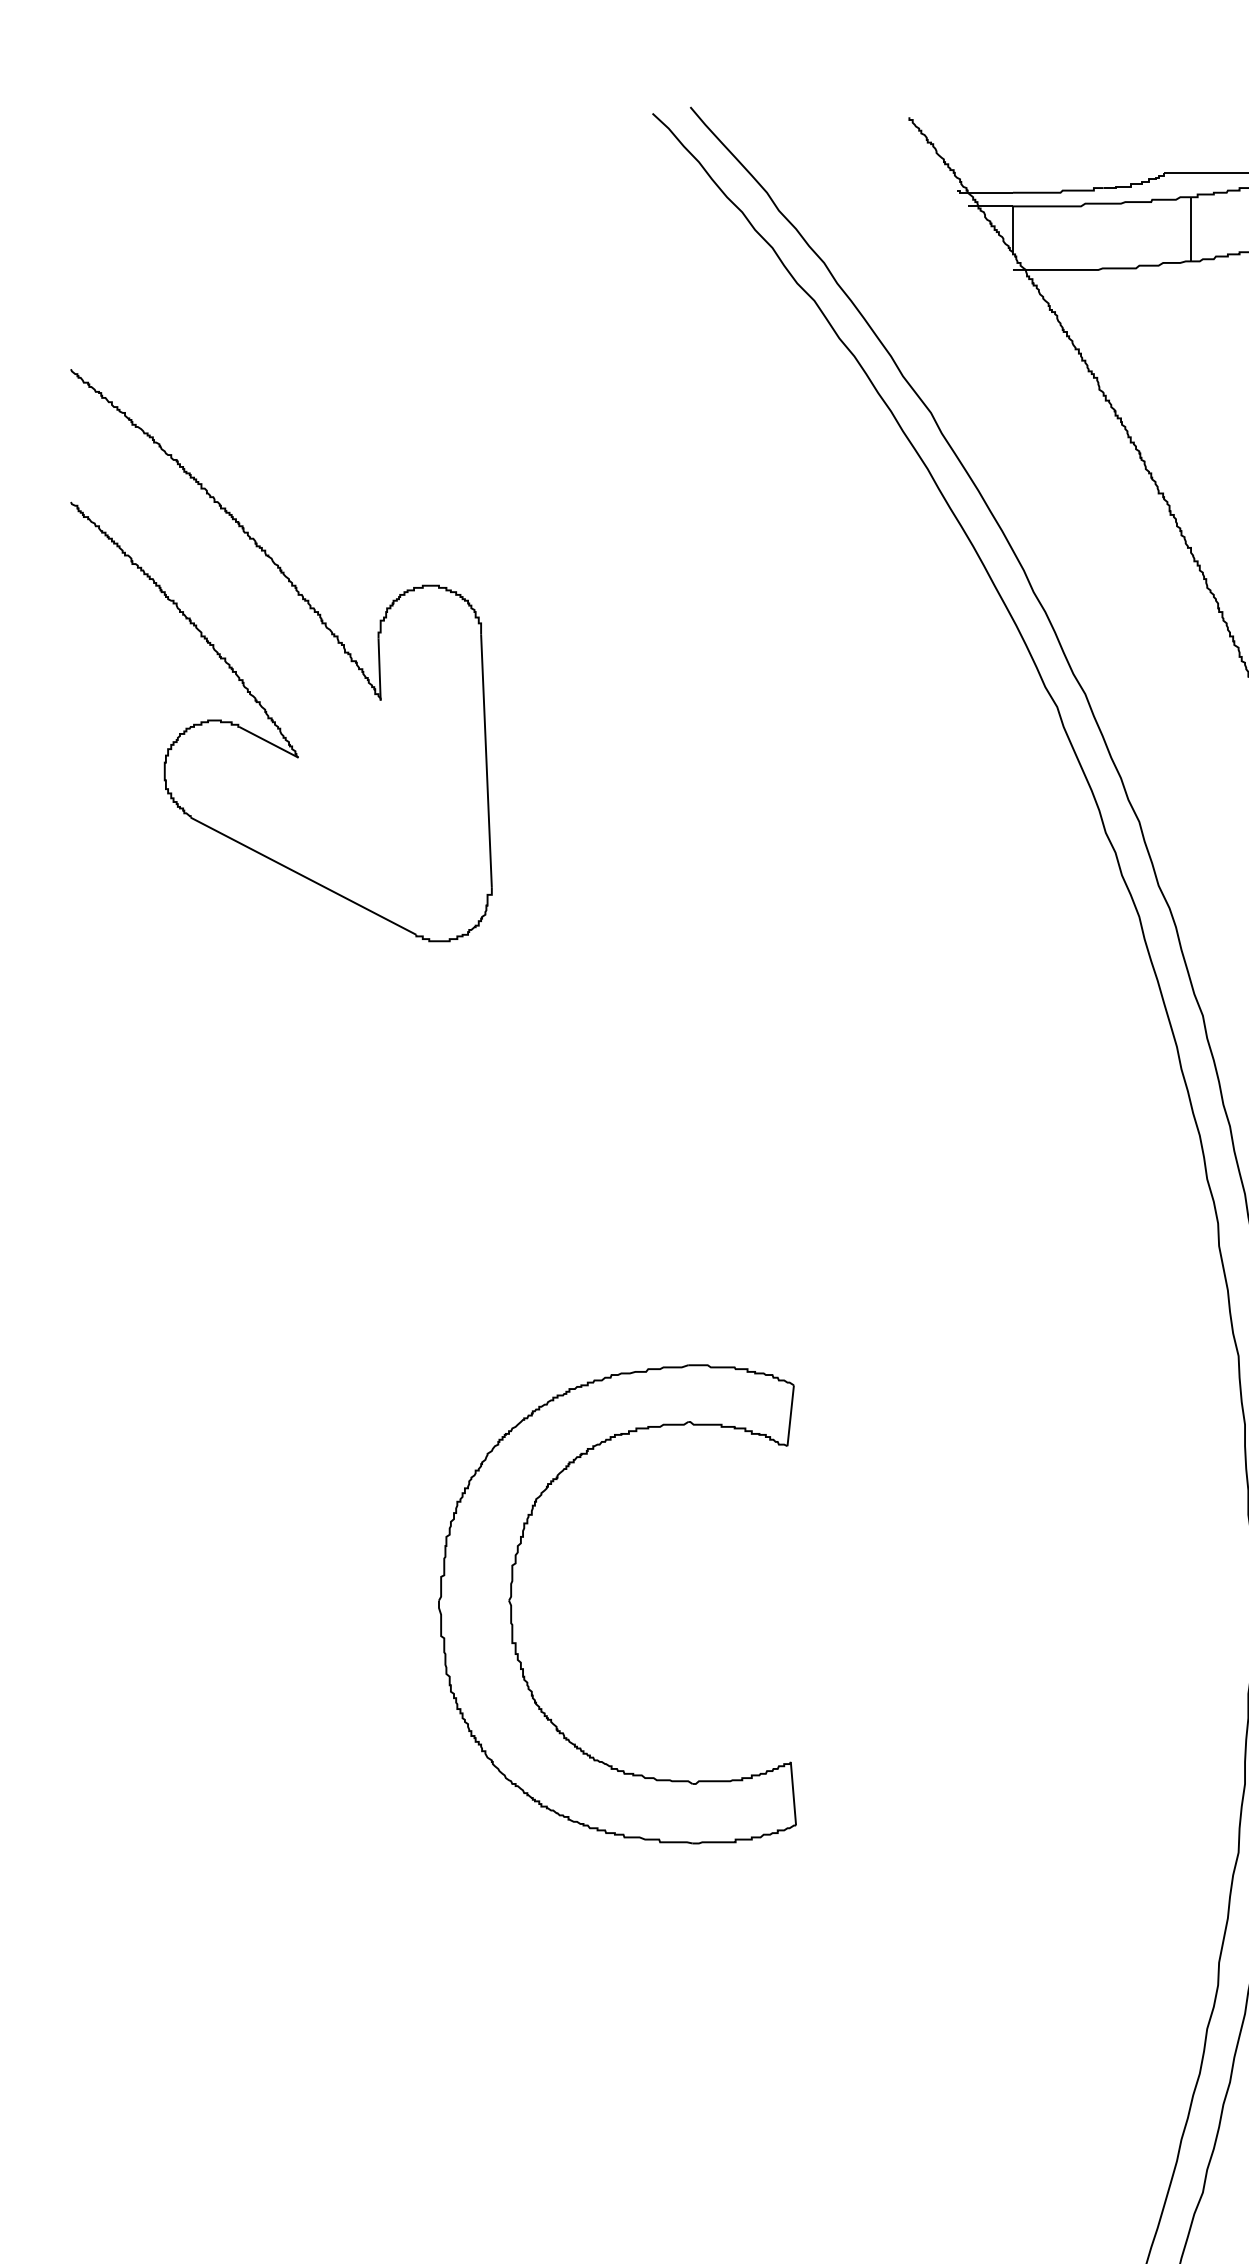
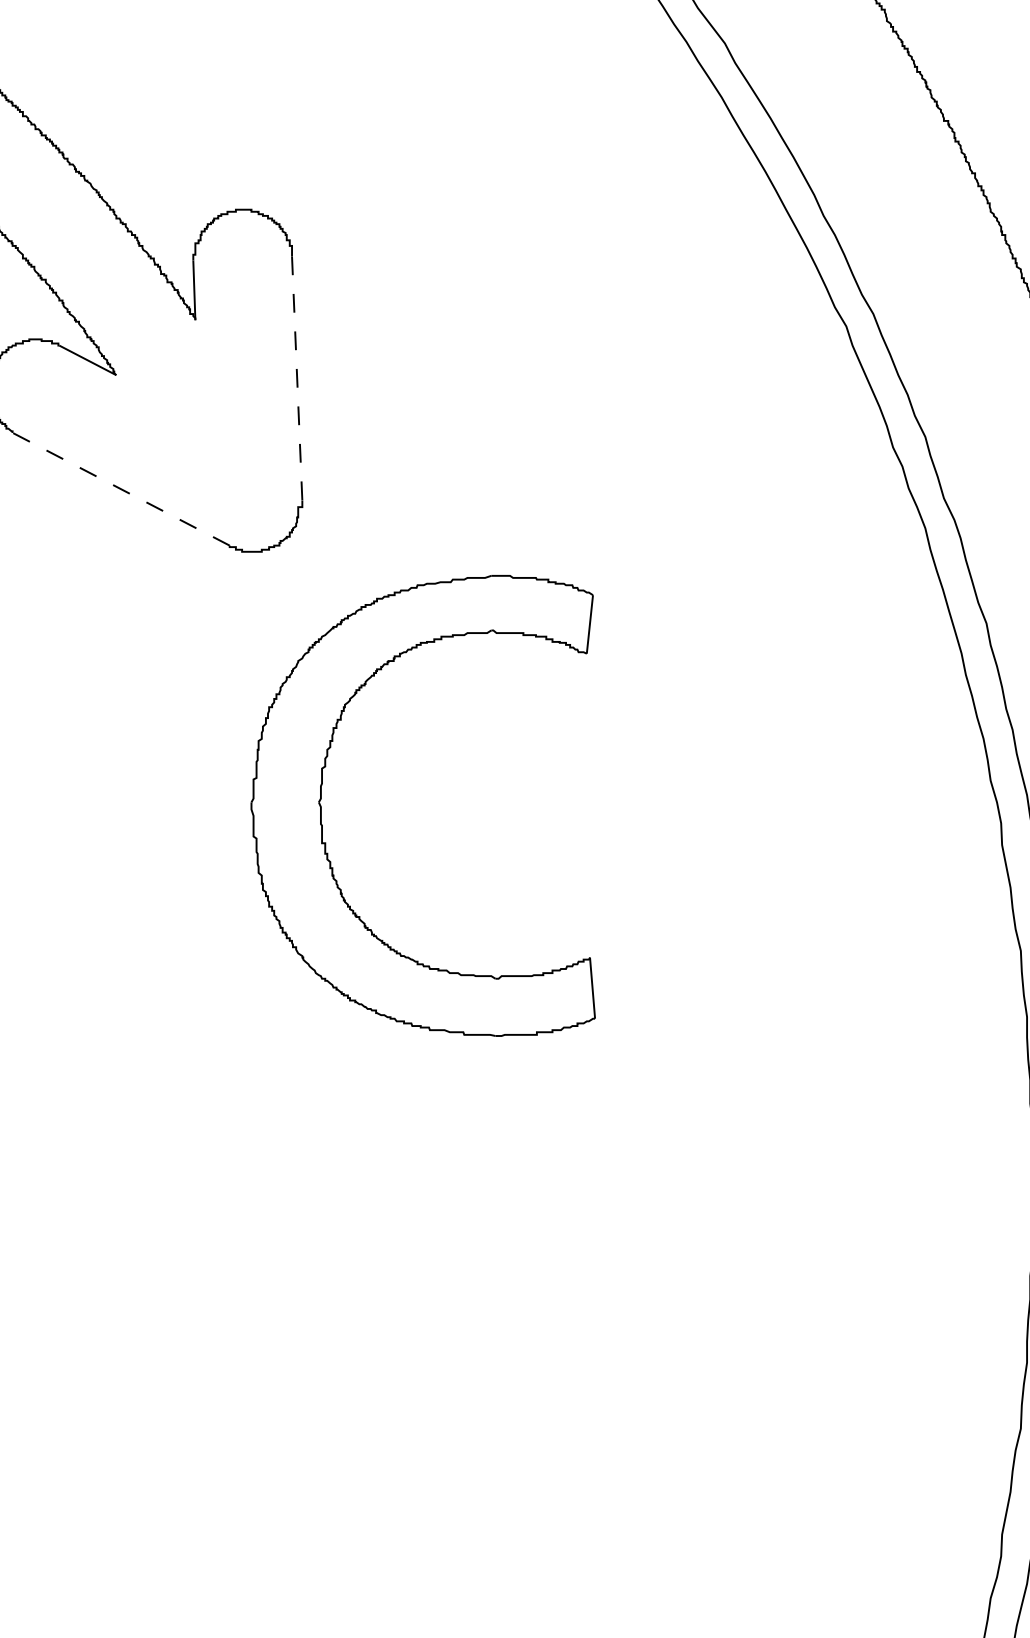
line: (486, 761) -> (297, 378), solid -> dashed
line: (303, 875) -> (121, 488), solid -> dashed
part: (512, 1606) -> (322, 807), moved

